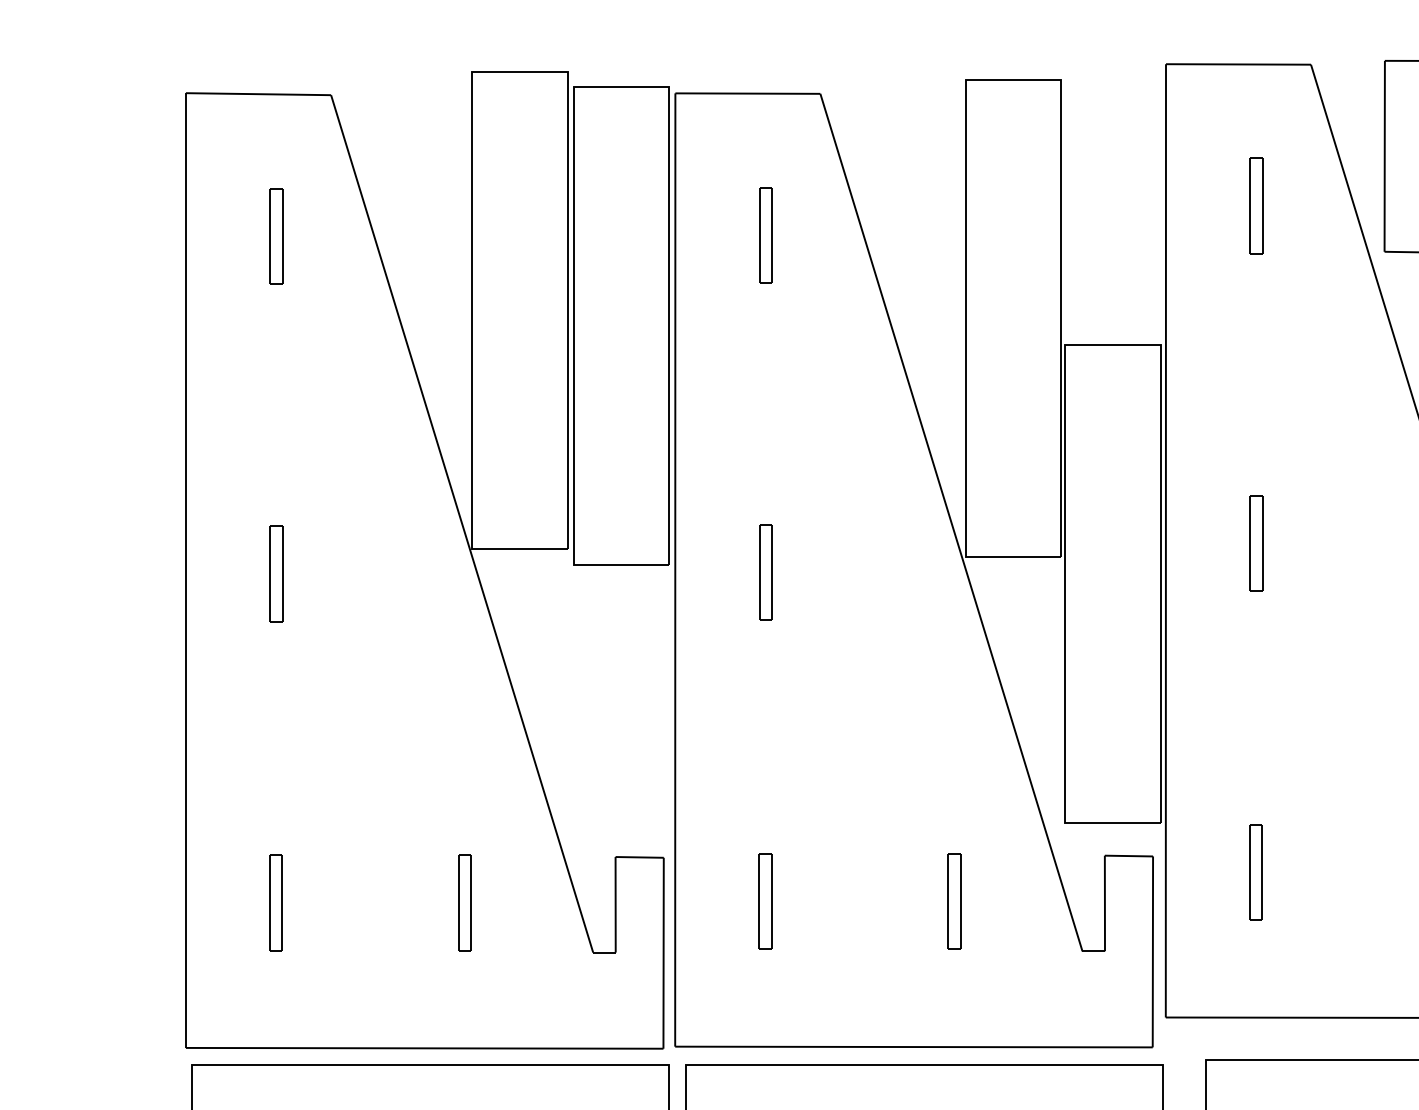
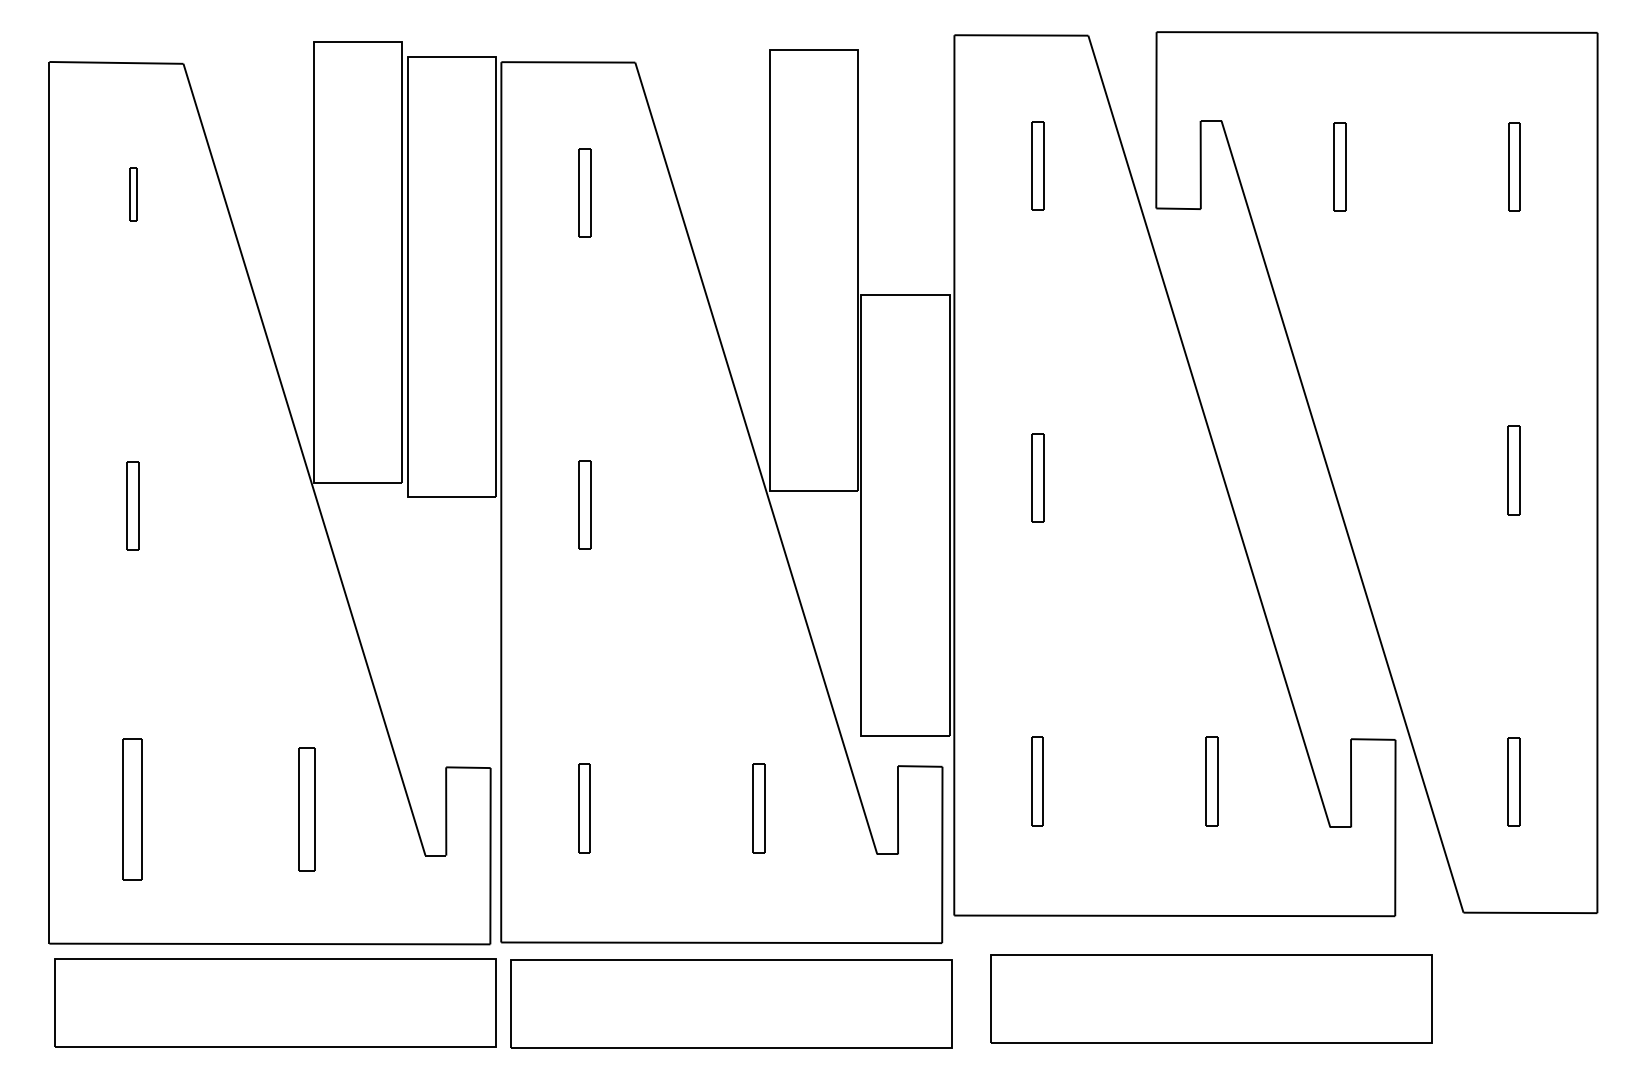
part: (275, 235) -> (132, 193), size x0.6
part: (275, 902) -> (132, 809), size x1.6
part: (464, 902) -> (306, 809), size x1.4

